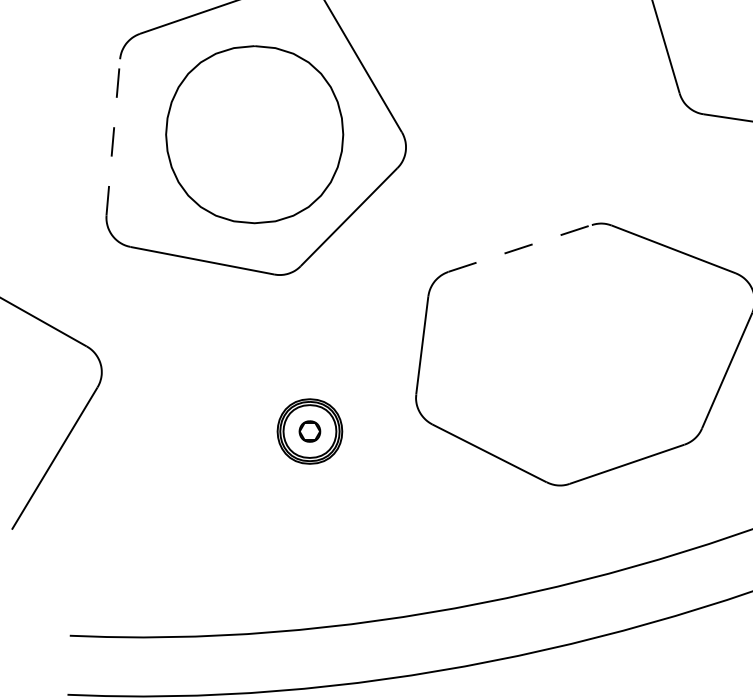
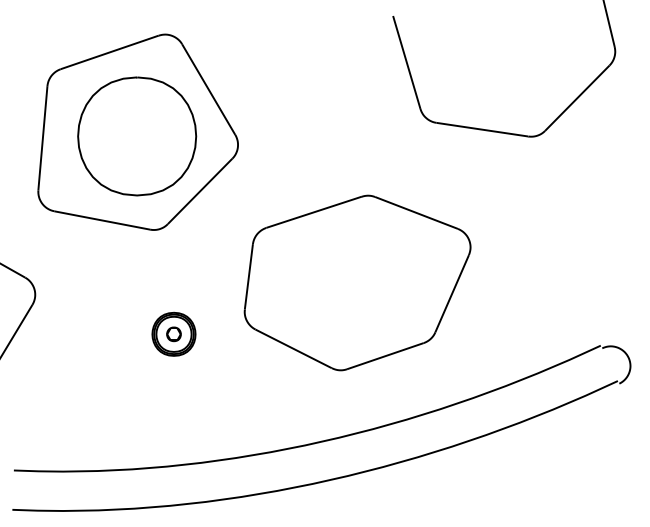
line: (112, 136) -> (42, 137), dashed -> solid
line: (520, 248) -> (314, 212), dashed -> solid

